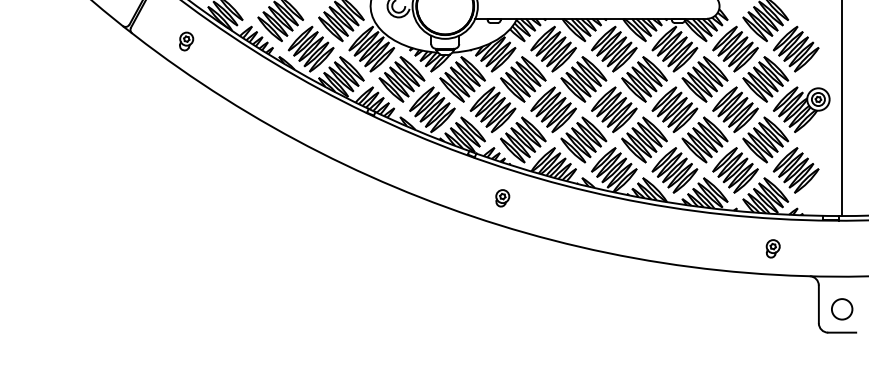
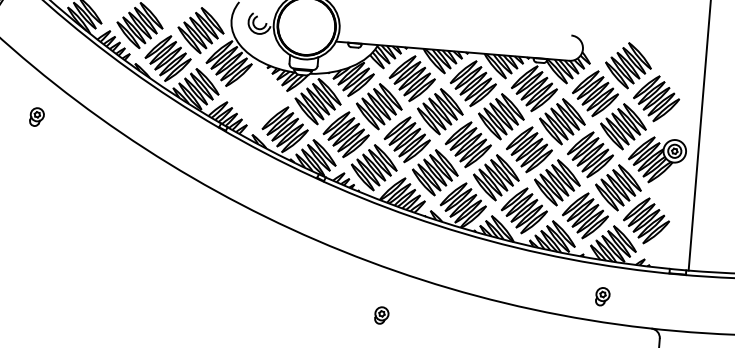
part: (186, 41) -> (36, 117), moved
part: (401, 79) -> (256, 96), removed
part: (502, 198) -> (381, 315), moved
part: (772, 248) -> (602, 296), moved

